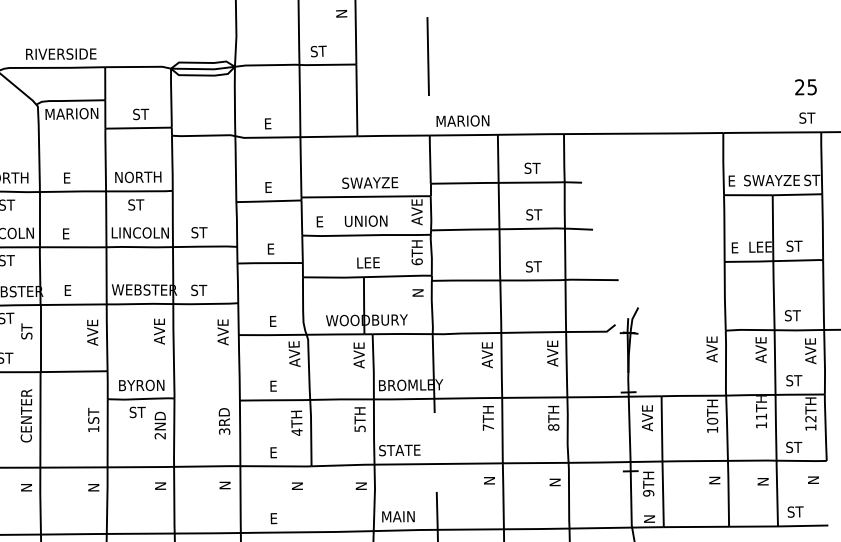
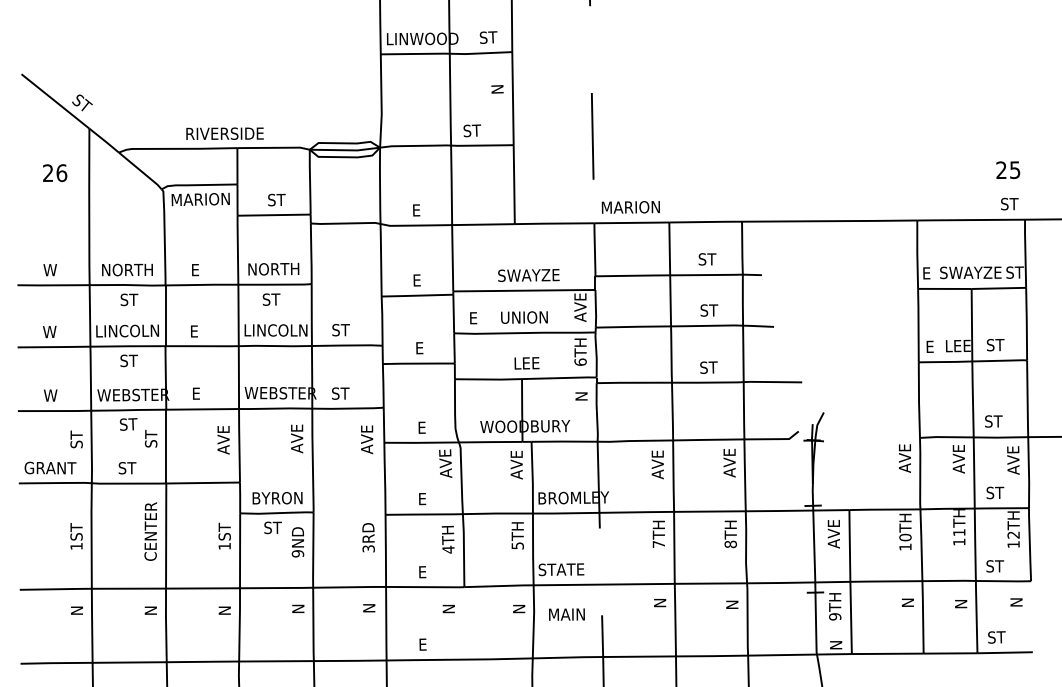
text: (60, 53) -> (224, 133), moved
text: (159, 435) -> (297, 553), 2ND -> 9ND
text: (398, 516) -> (566, 614), moved

